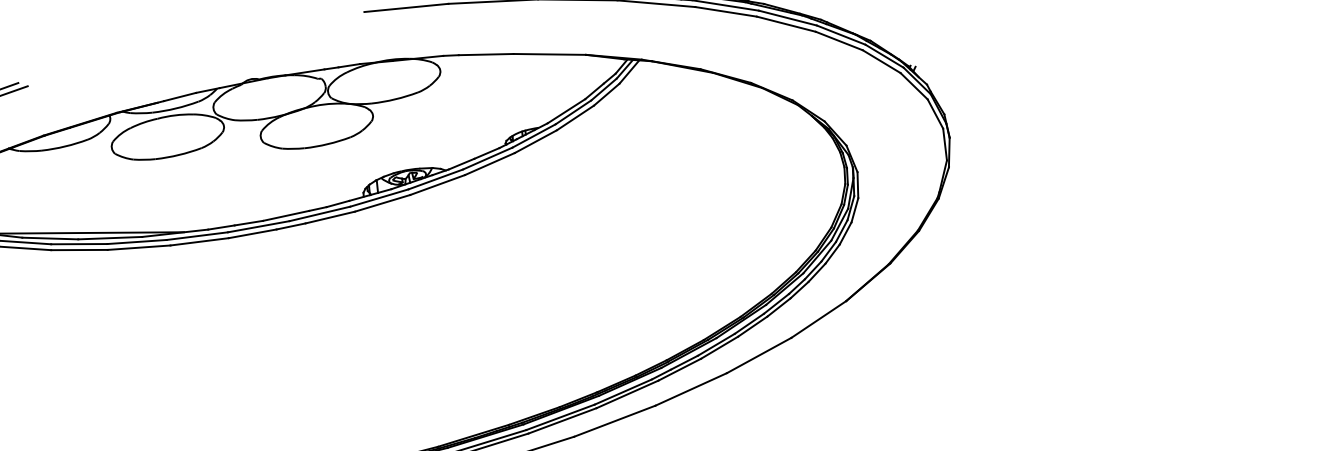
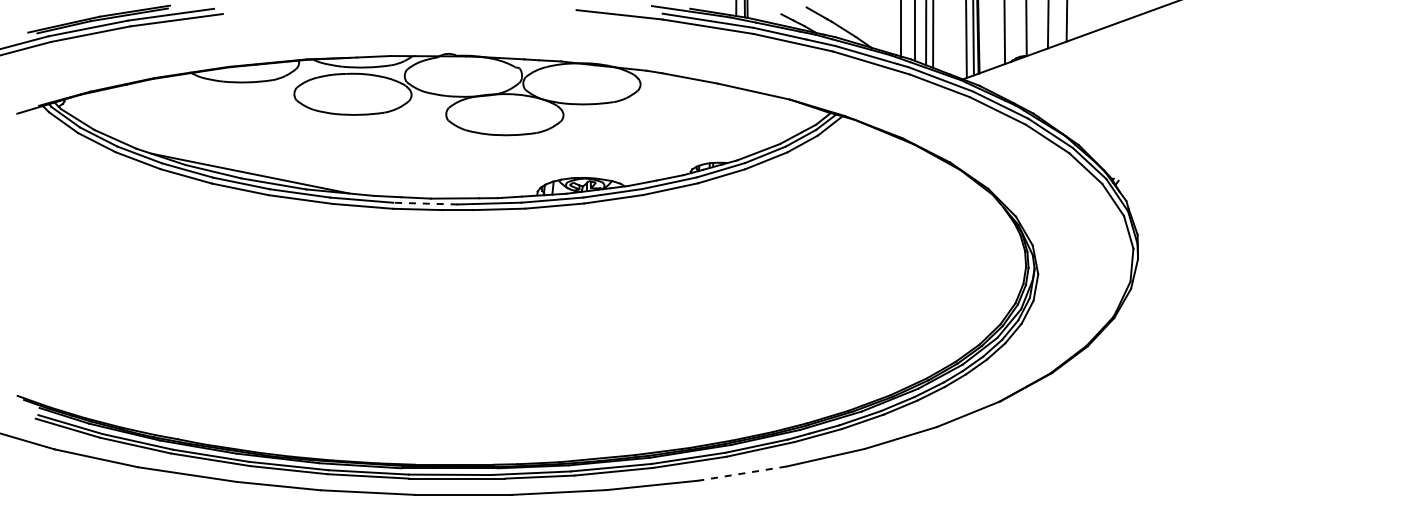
line: (257, 226) -> (424, 203), solid -> dashed
line: (615, 421) -> (742, 473), solid -> dashed

